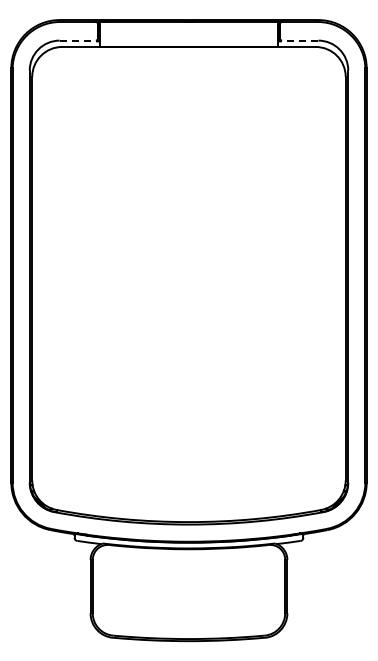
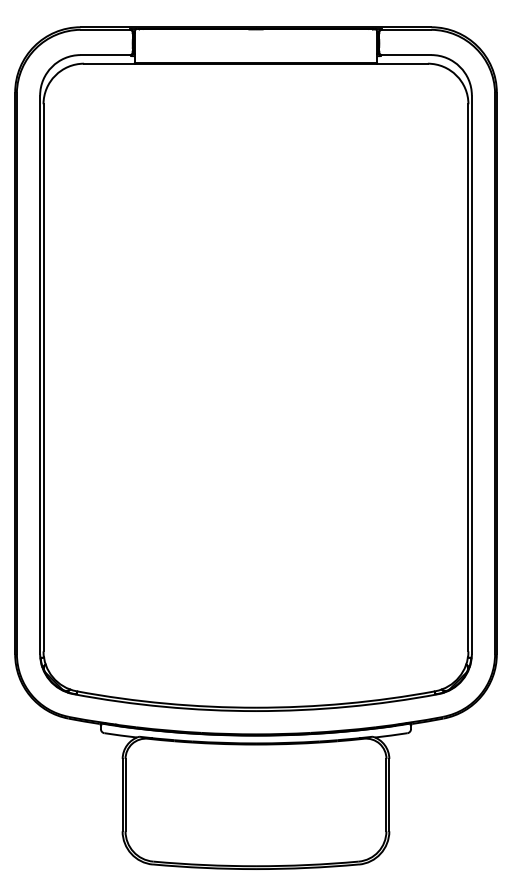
line: (78, 40) -> (106, 54), dashed -> solid
line: (299, 40) -> (405, 54), dashed -> solid

